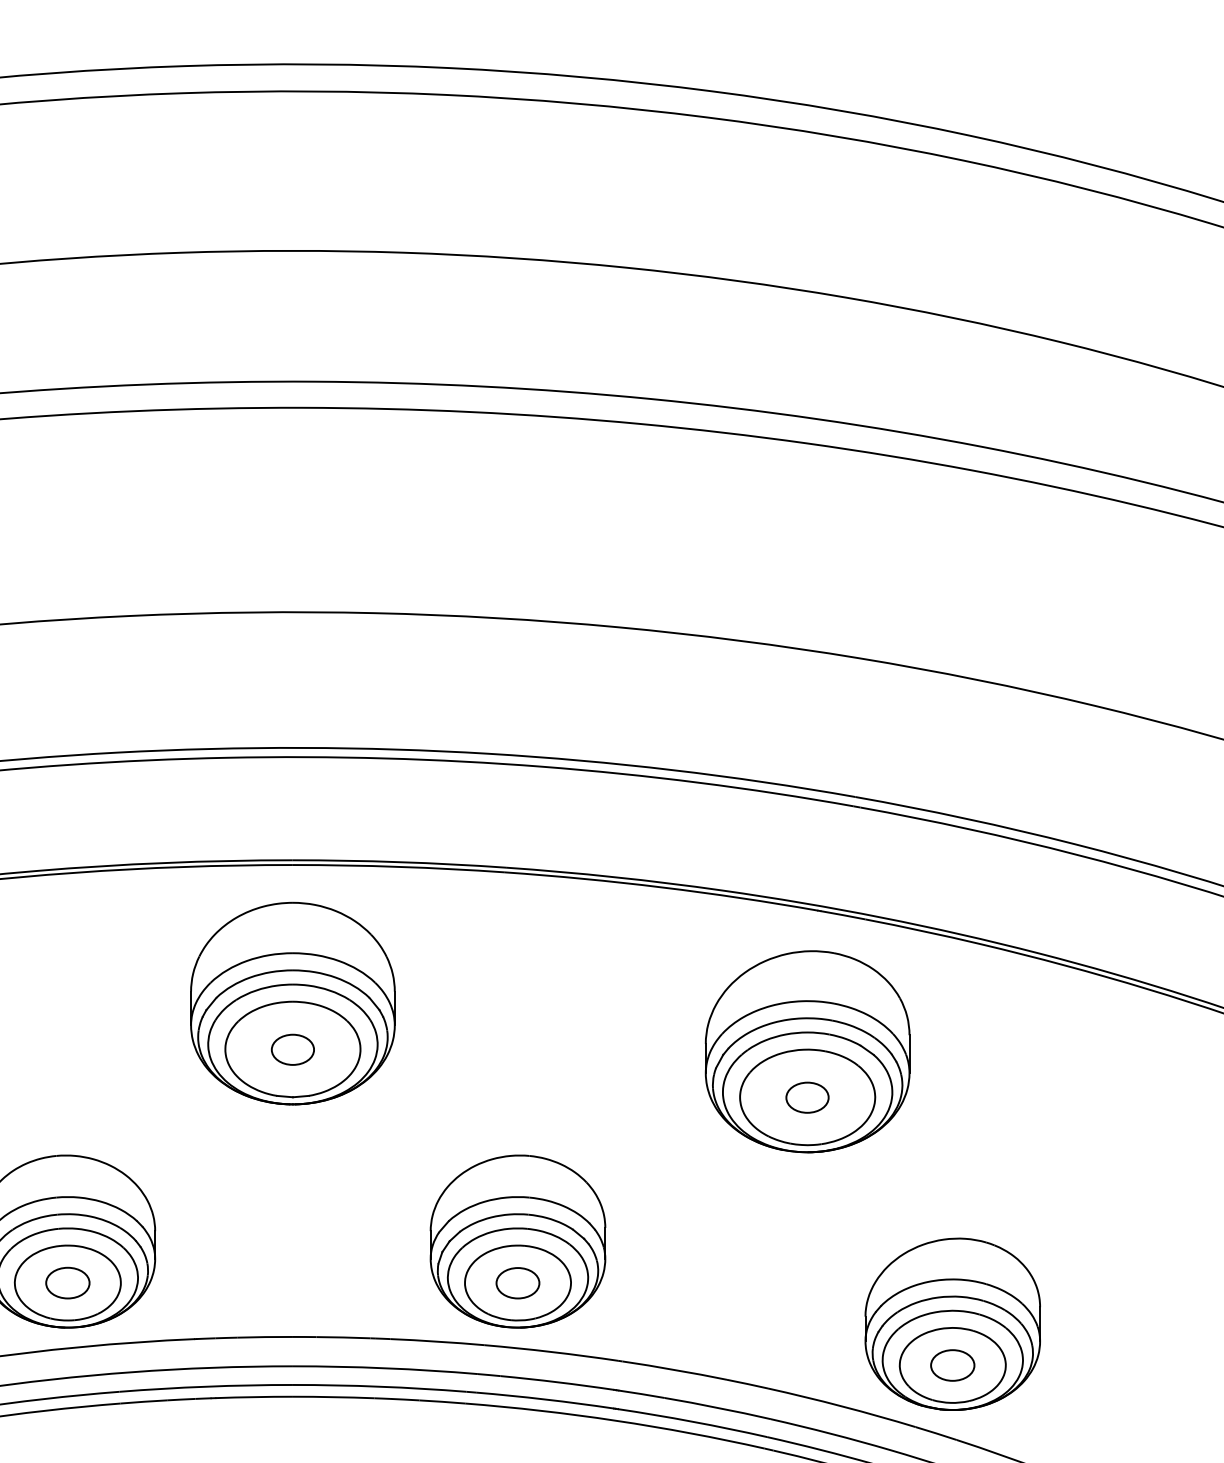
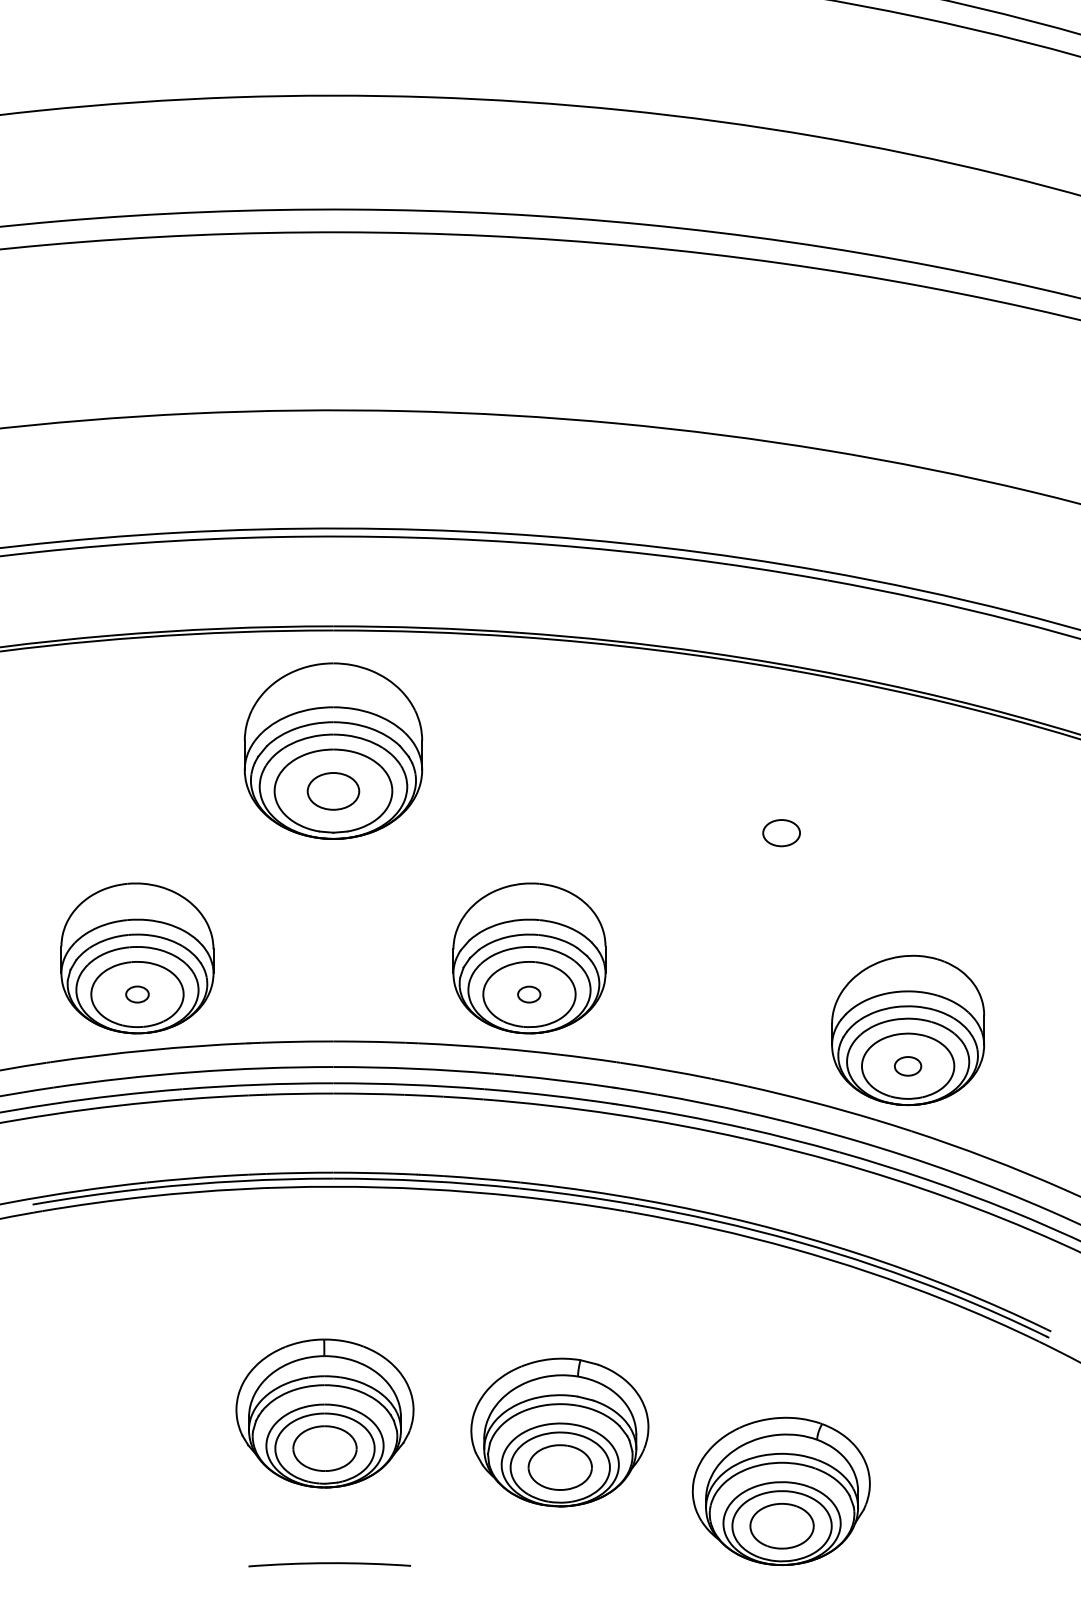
part: (292, 1049) -> (333, 791), size x1.4
part: (807, 1051) -> (781, 792), removed
part: (67, 1283) -> (137, 994), size x0.6
part: (516, 1283) -> (528, 994), size x0.6
part: (952, 1365) -> (907, 1066), size x0.7

